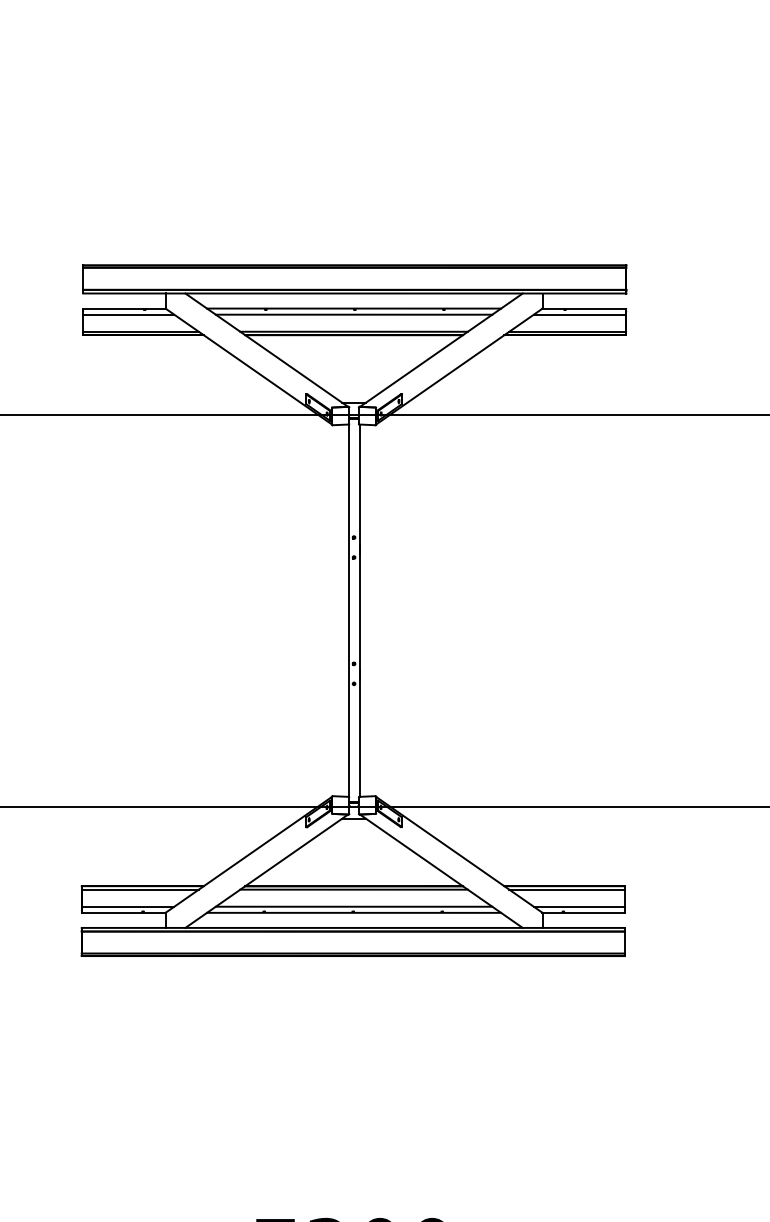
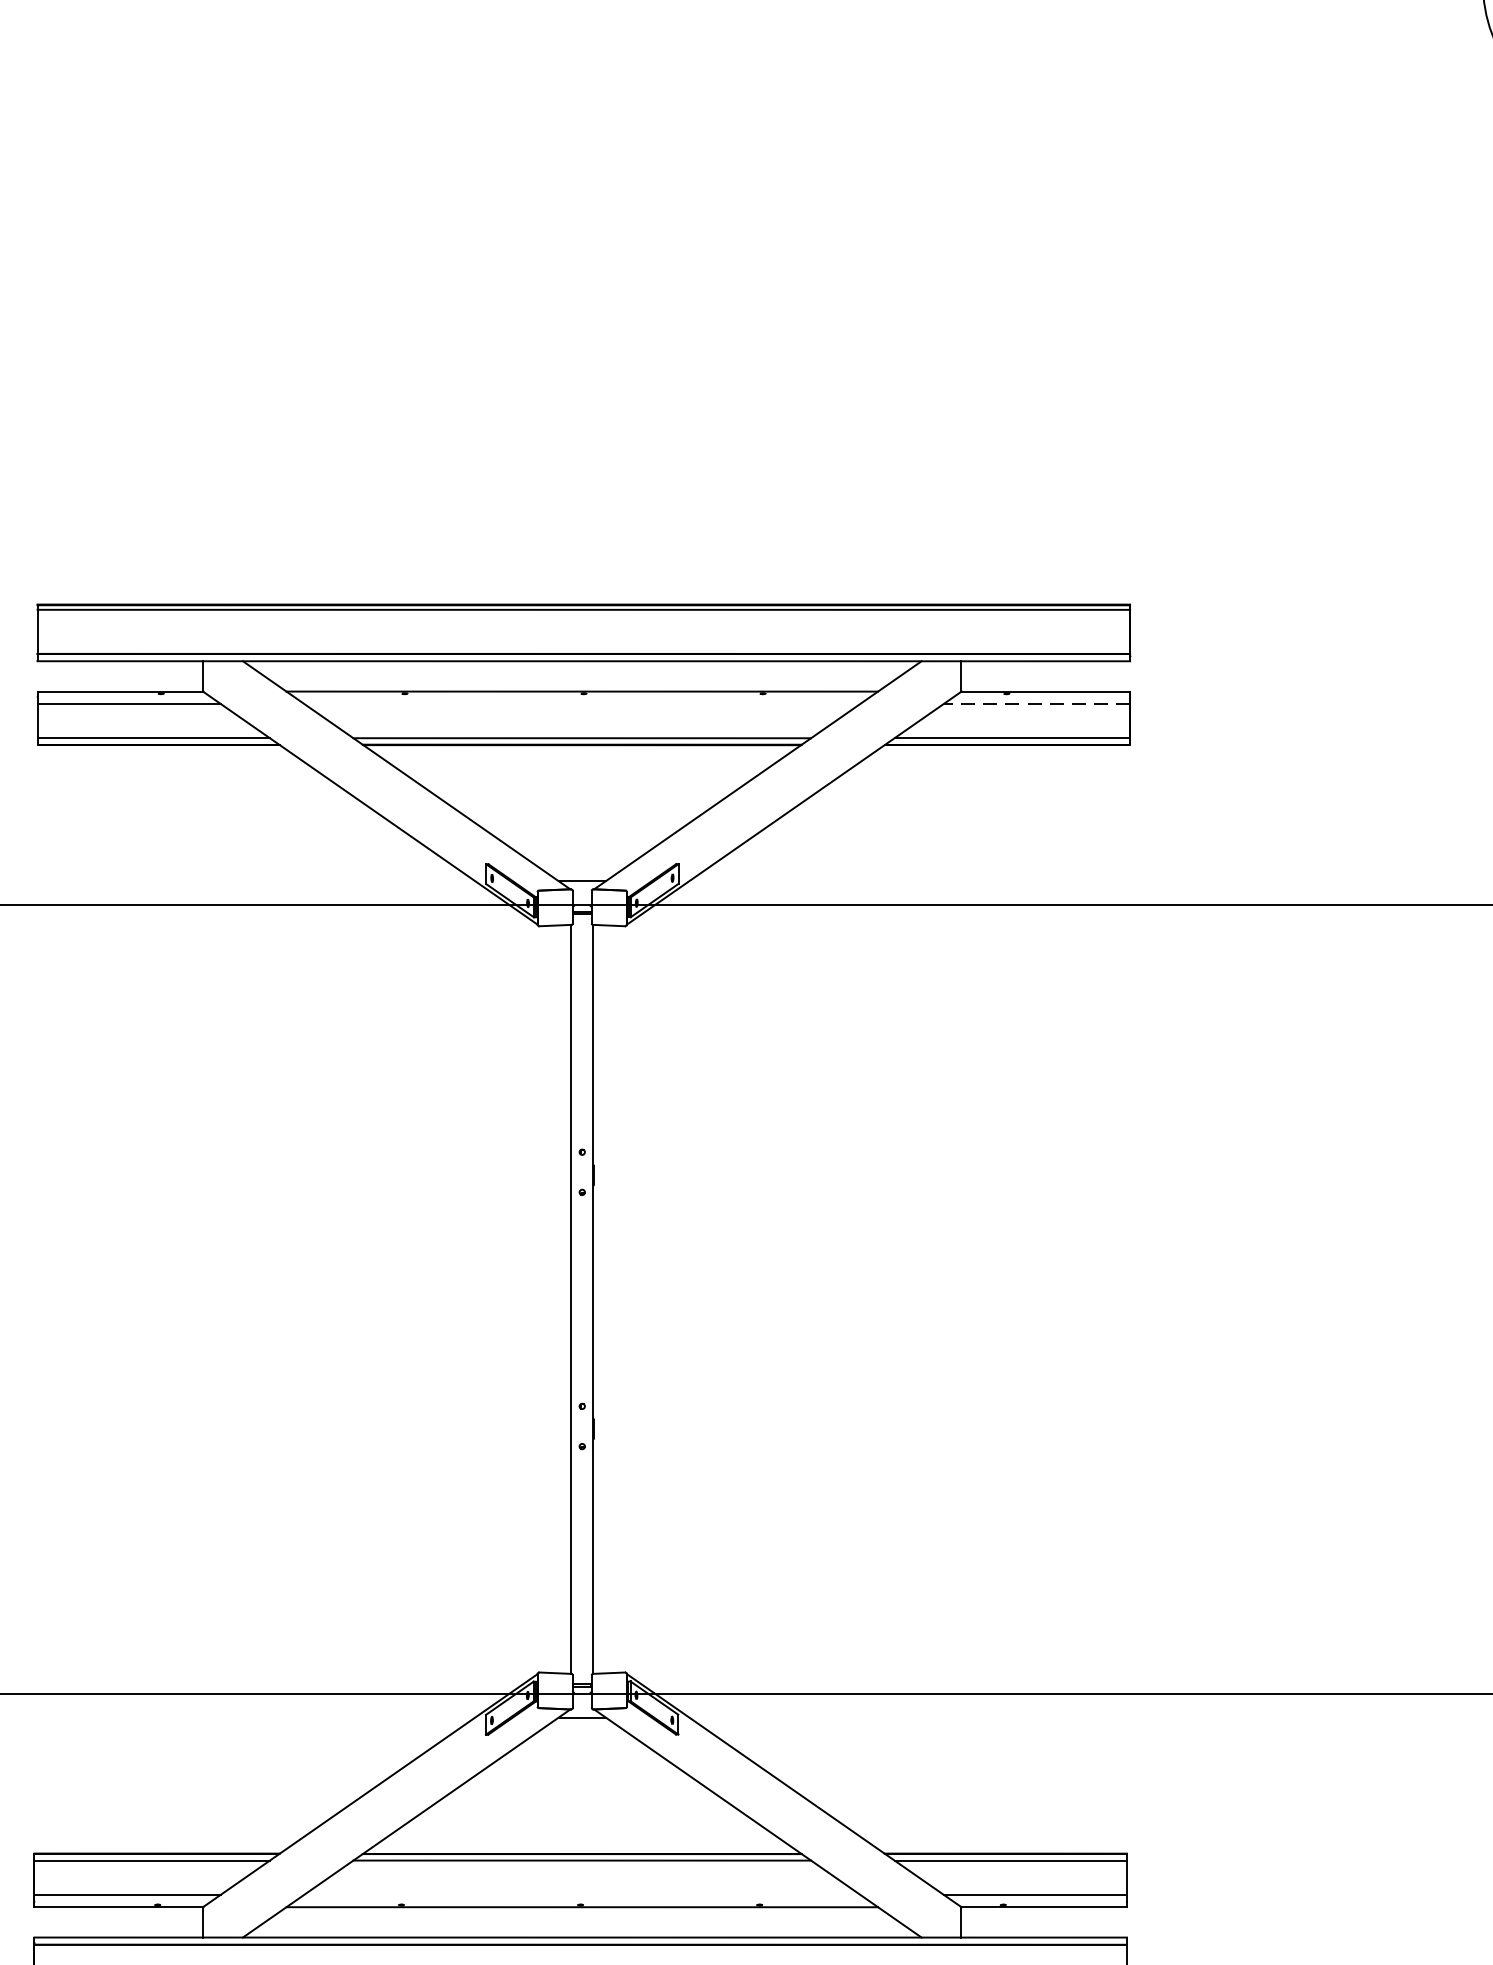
line: (353, 314) -> (581, 703), removed
line: (579, 314) -> (1035, 703), solid -> dashed
line: (353, 906) -> (581, 1894), removed

